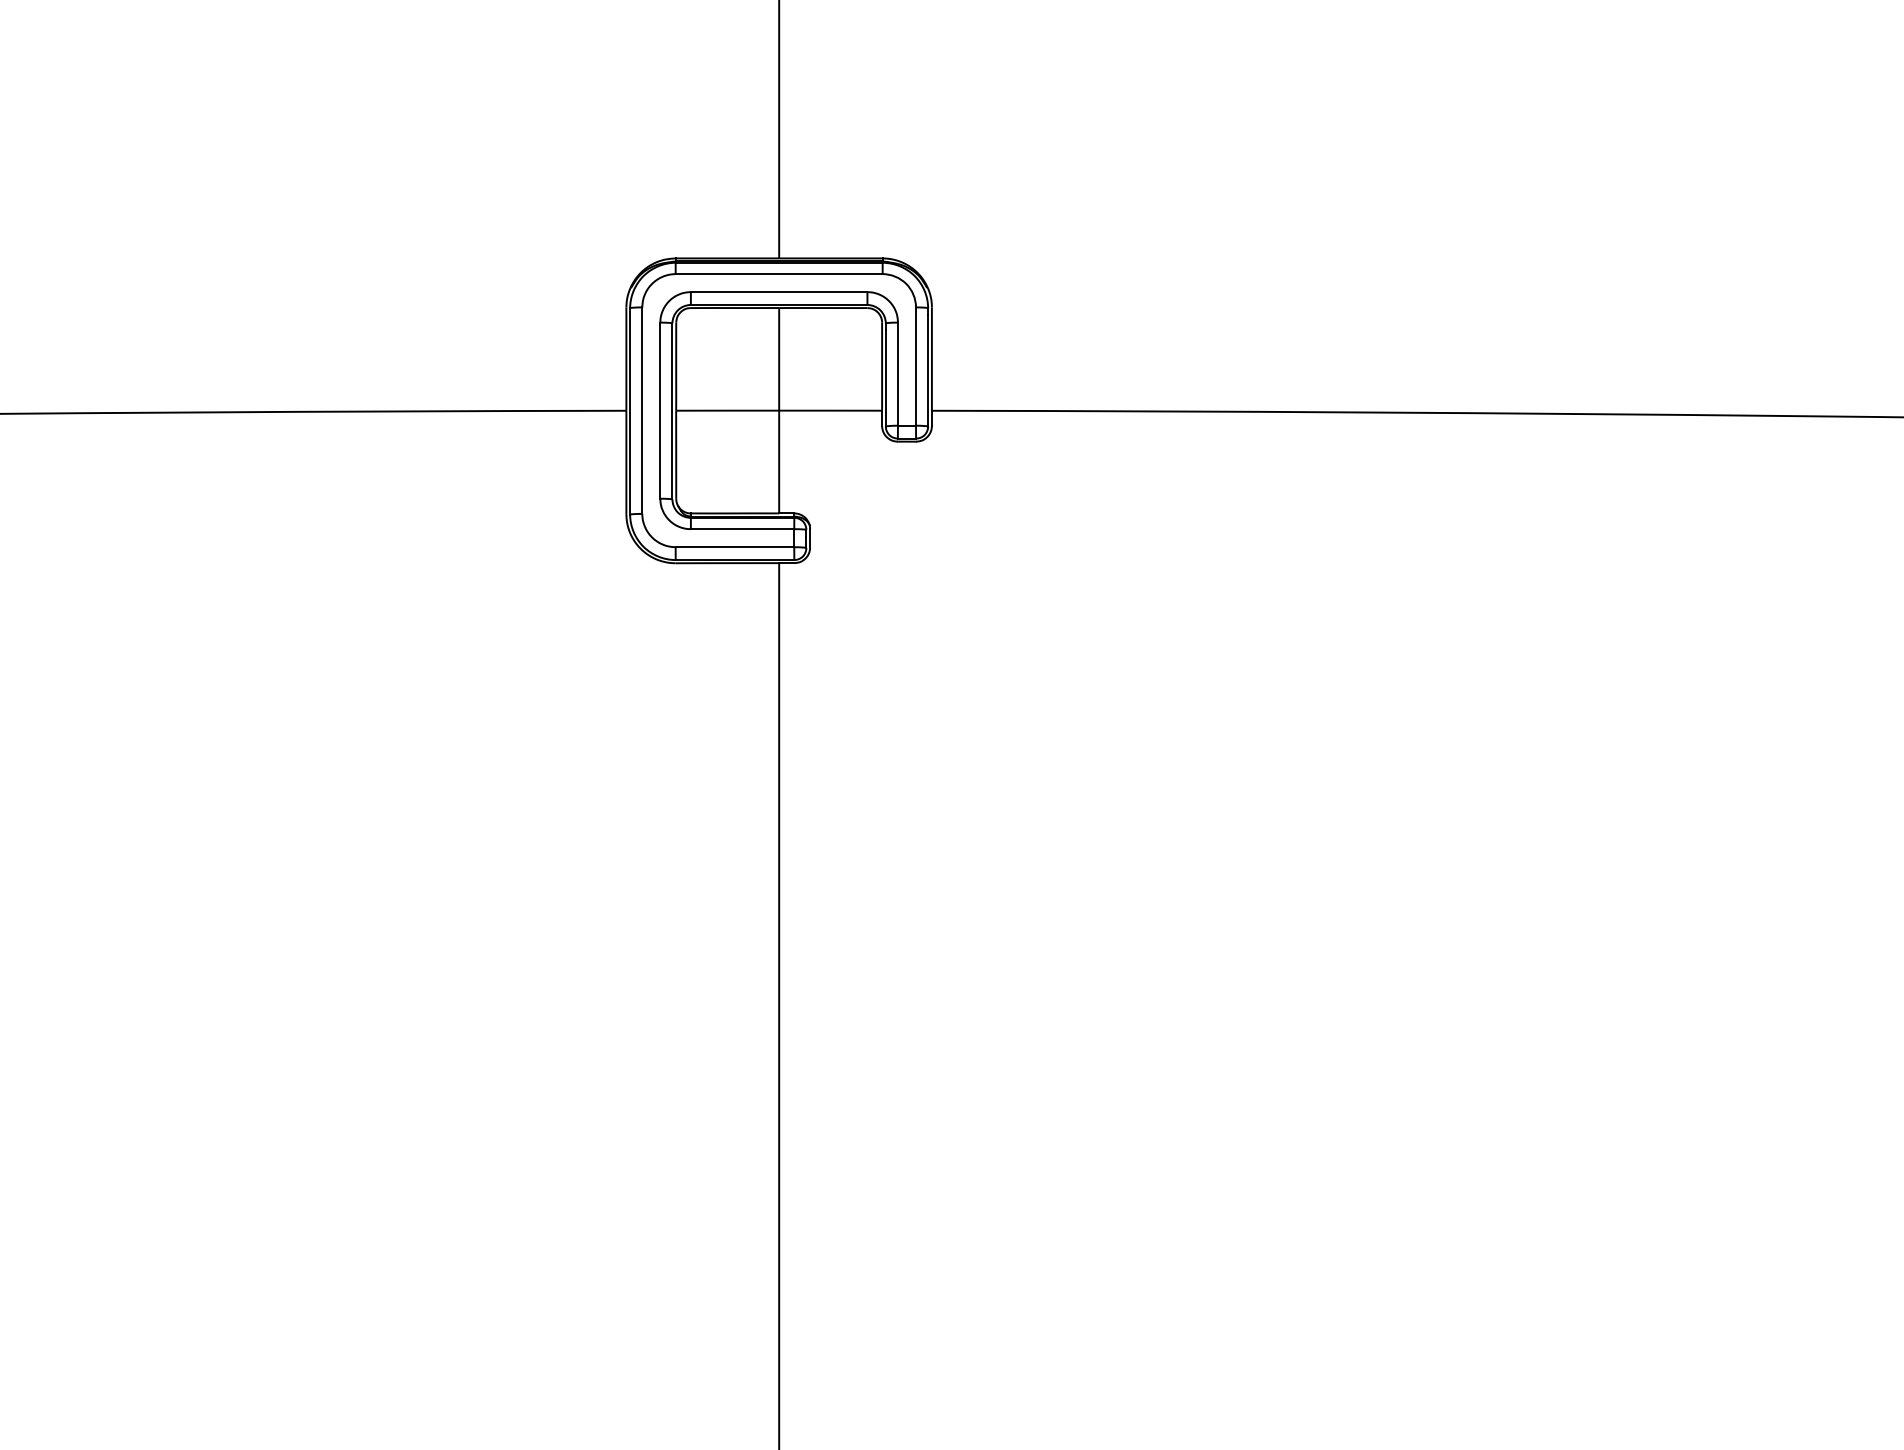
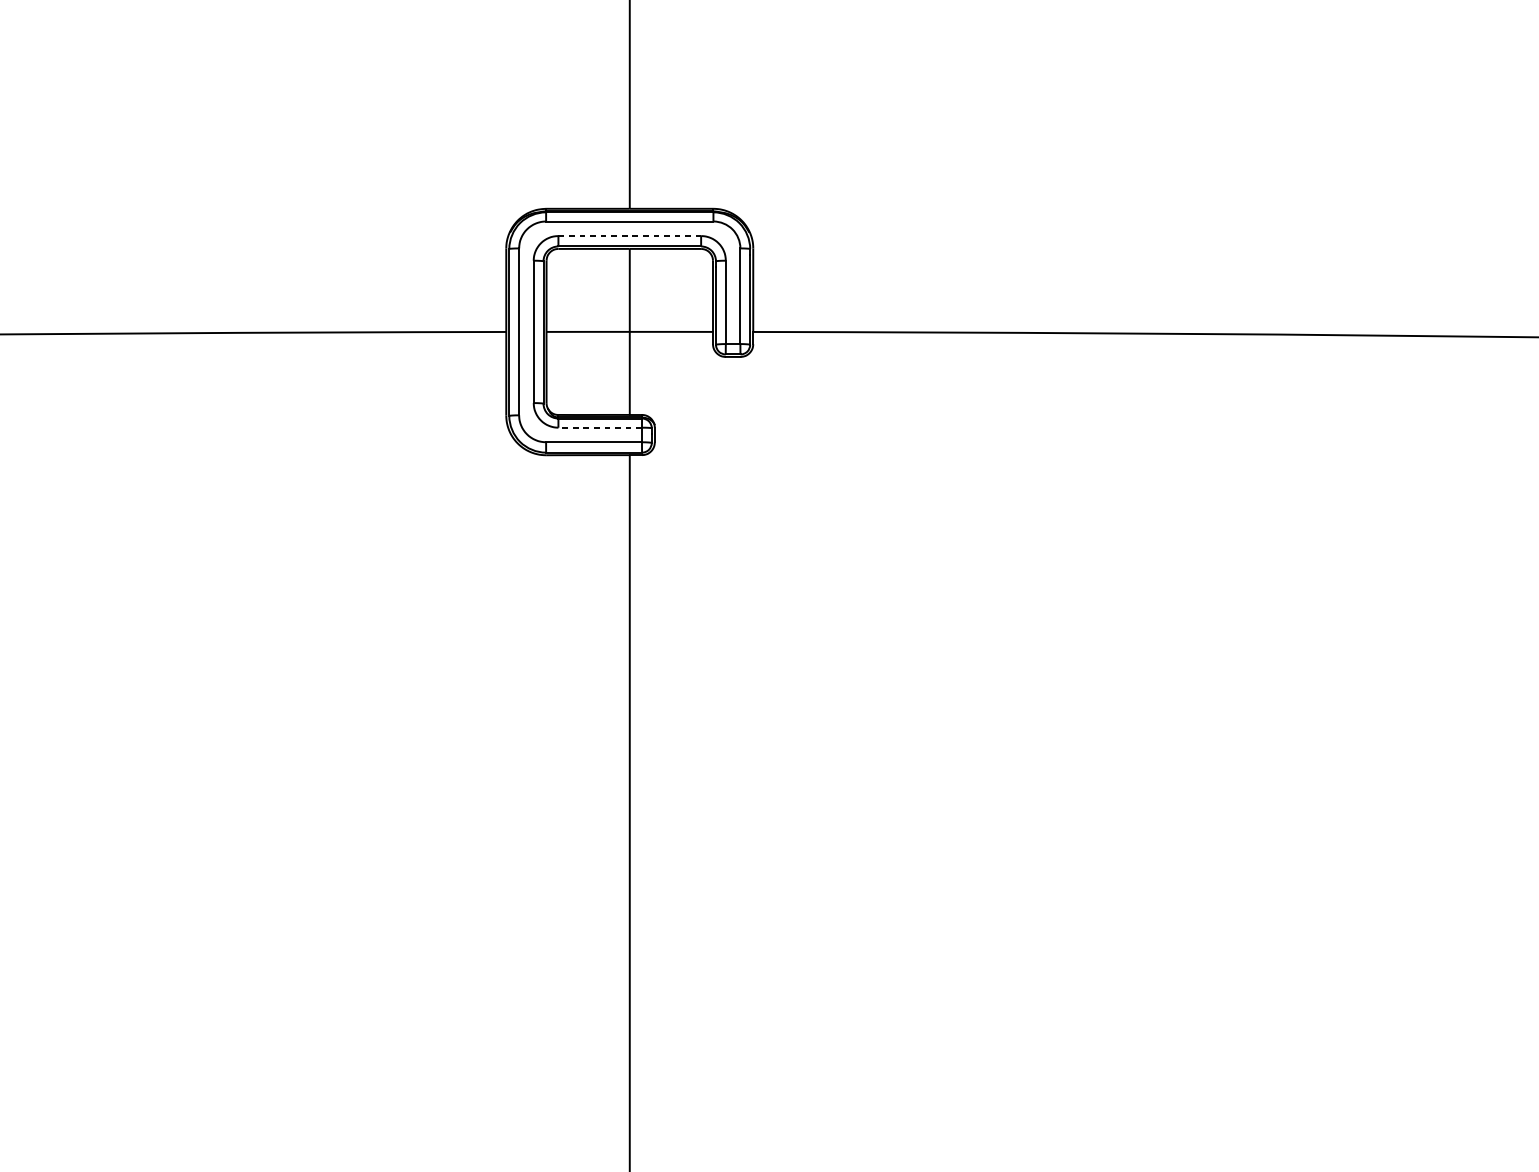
line: (779, 292) -> (630, 236), solid -> dashed
line: (742, 529) -> (600, 427), solid -> dashed

